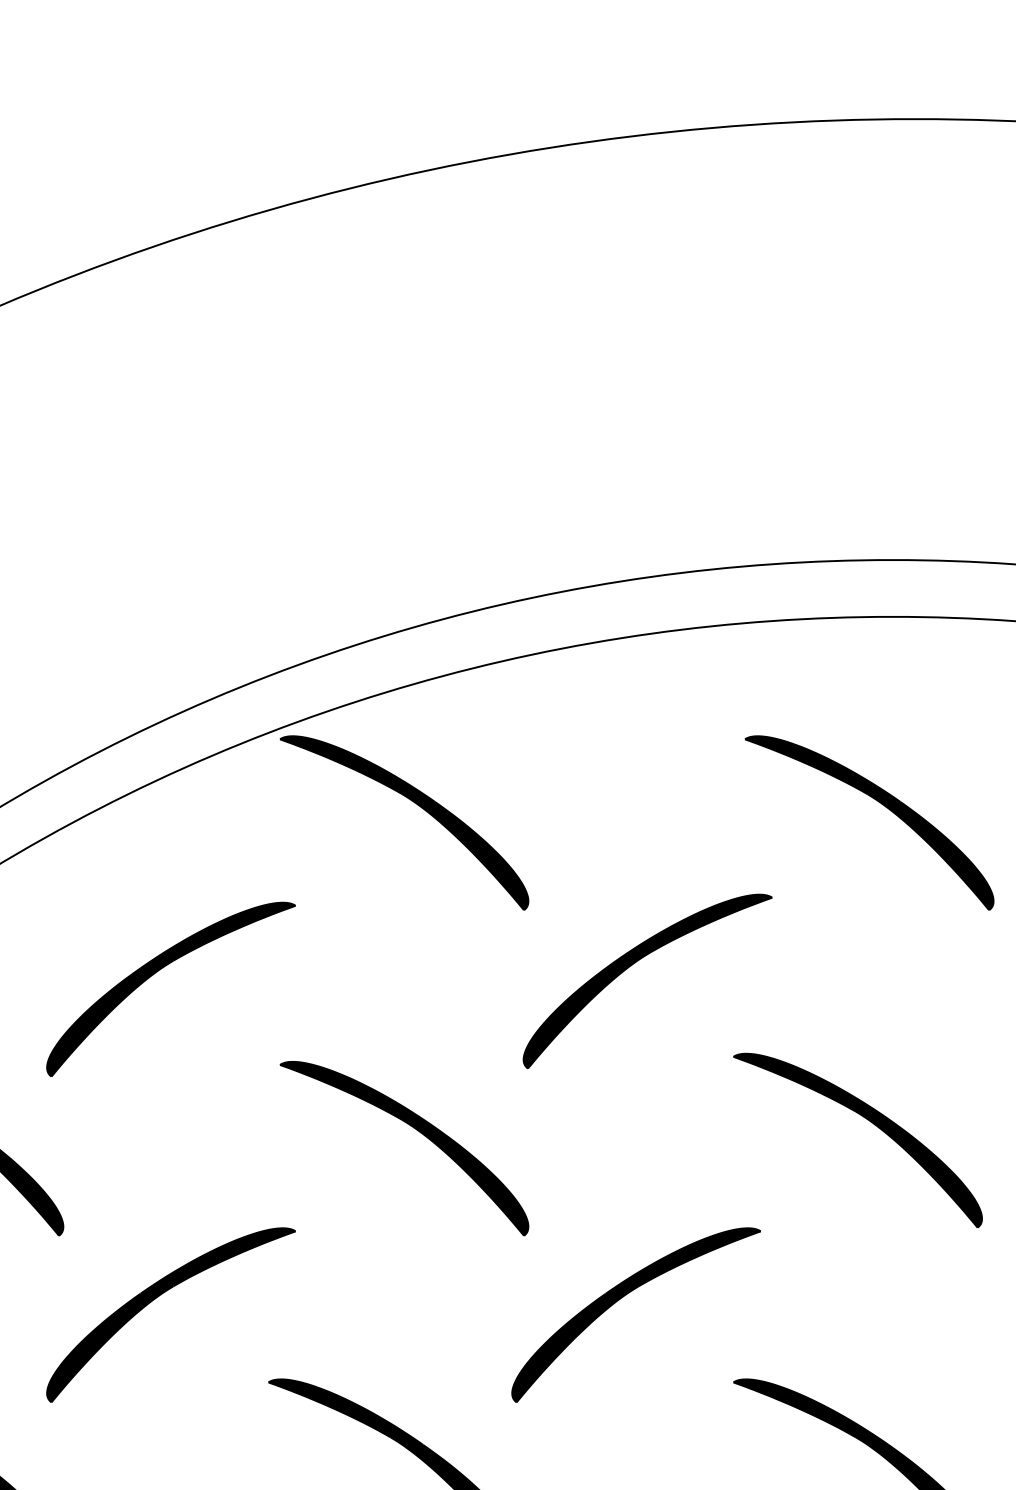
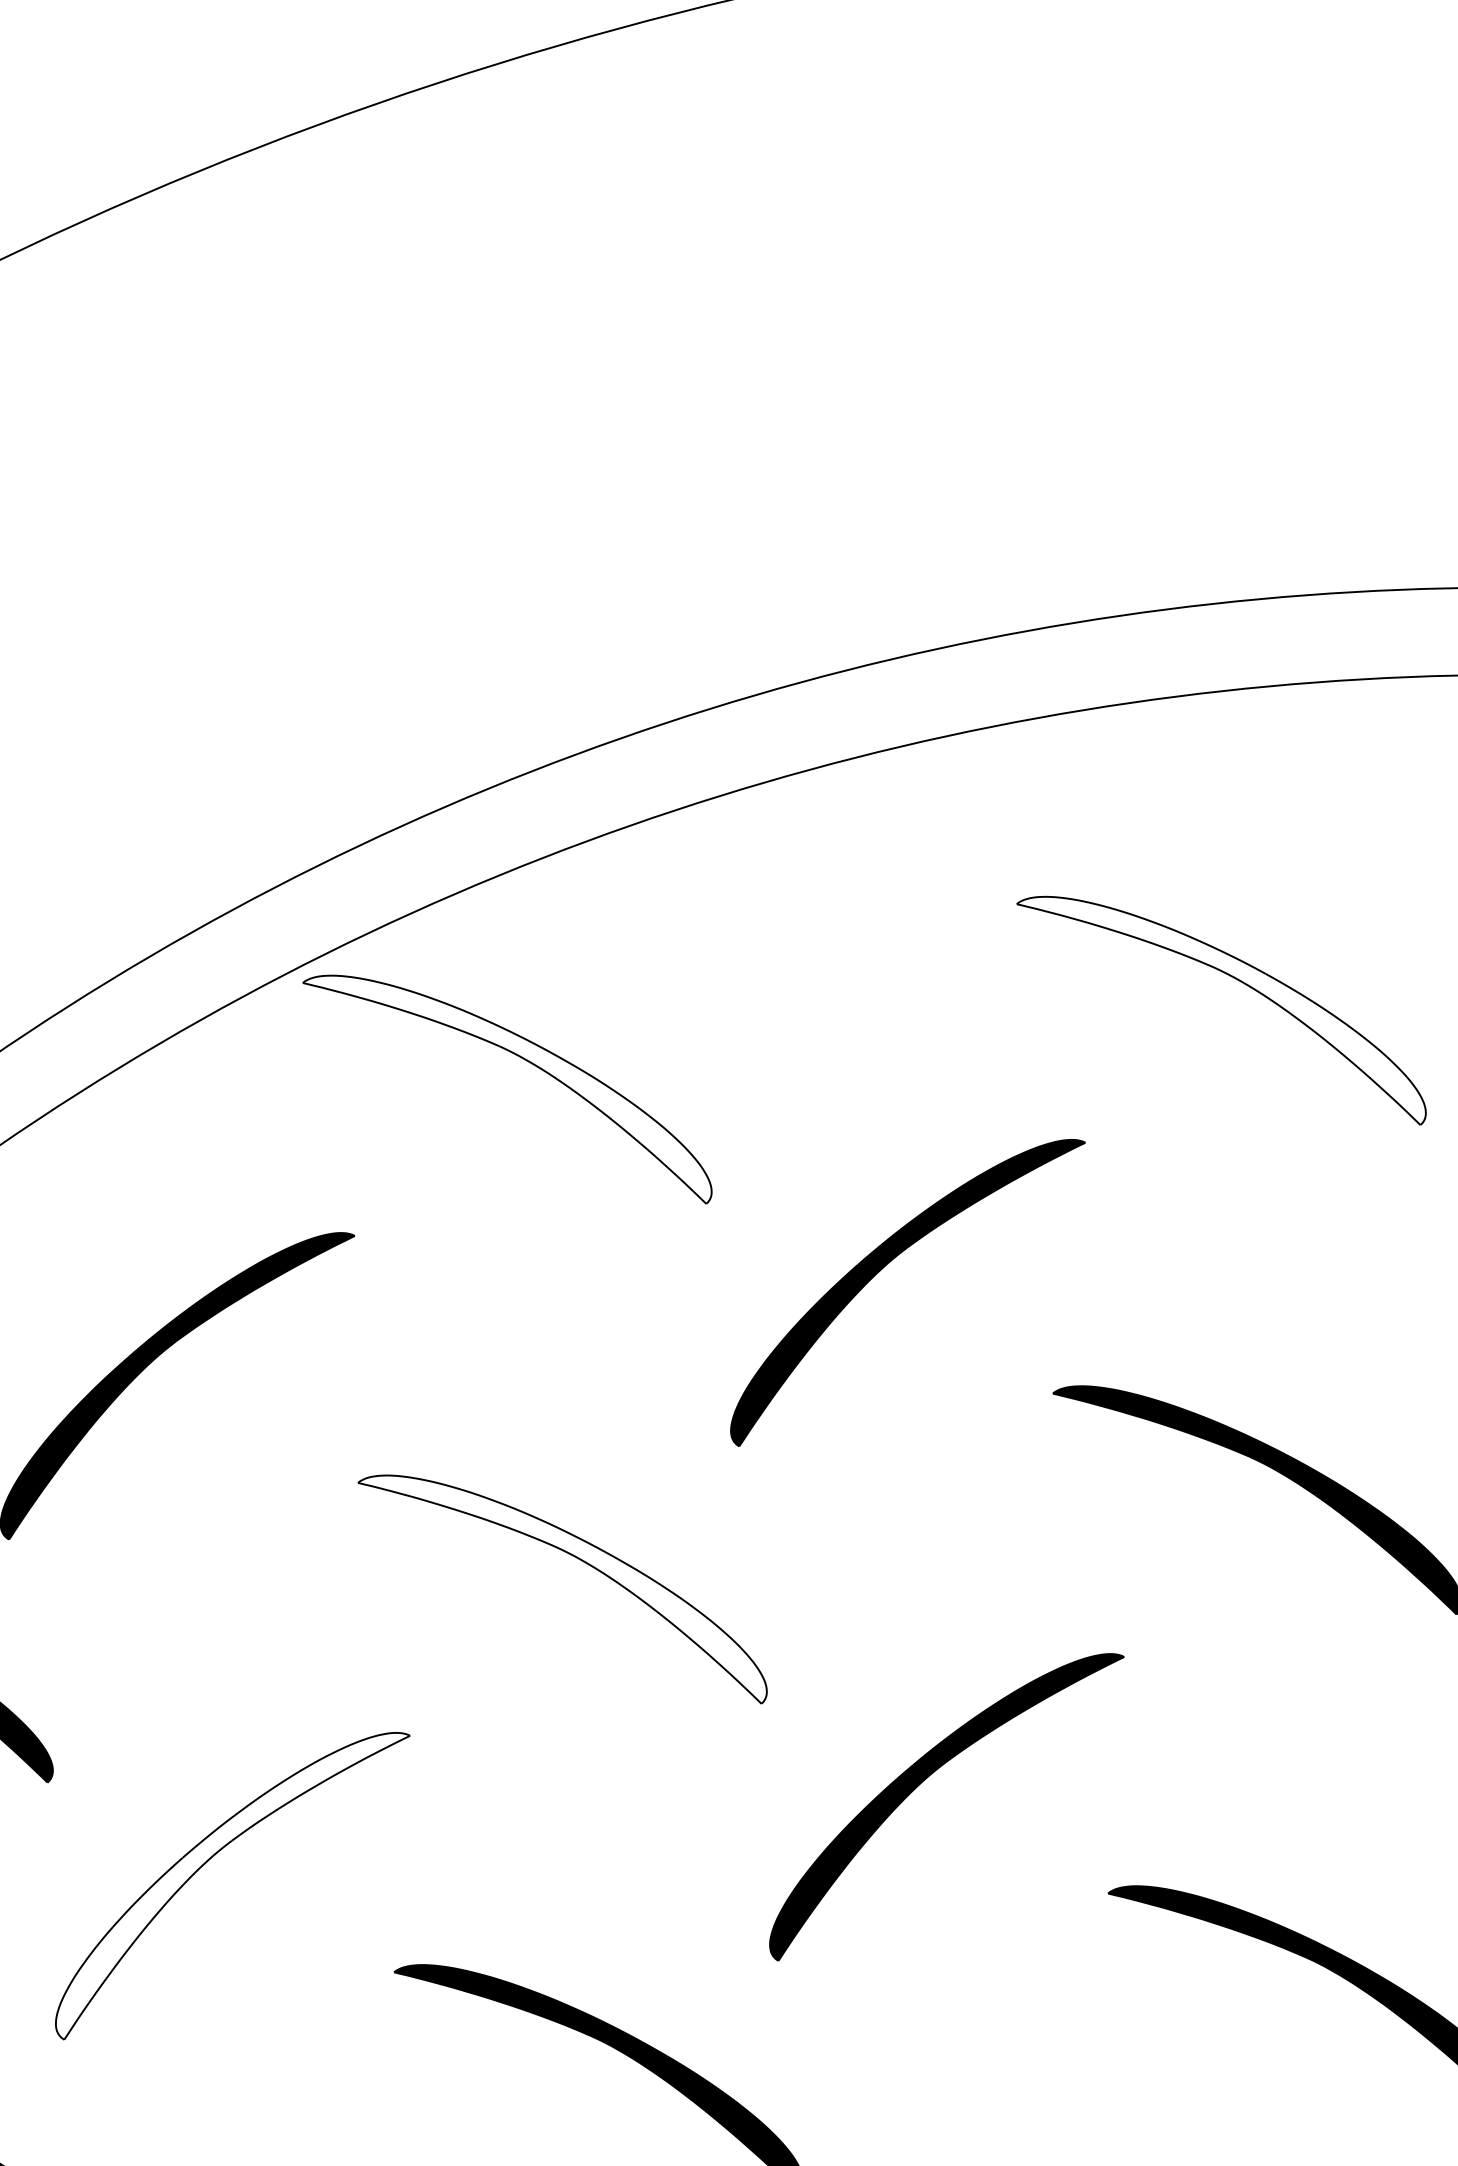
fill: (404, 823) -> (508, 1091), removed
fill: (869, 823) -> (1222, 1012), removed
fill: (404, 1148) -> (563, 1590), removed
fill: (171, 1315) -> (233, 1886), removed

